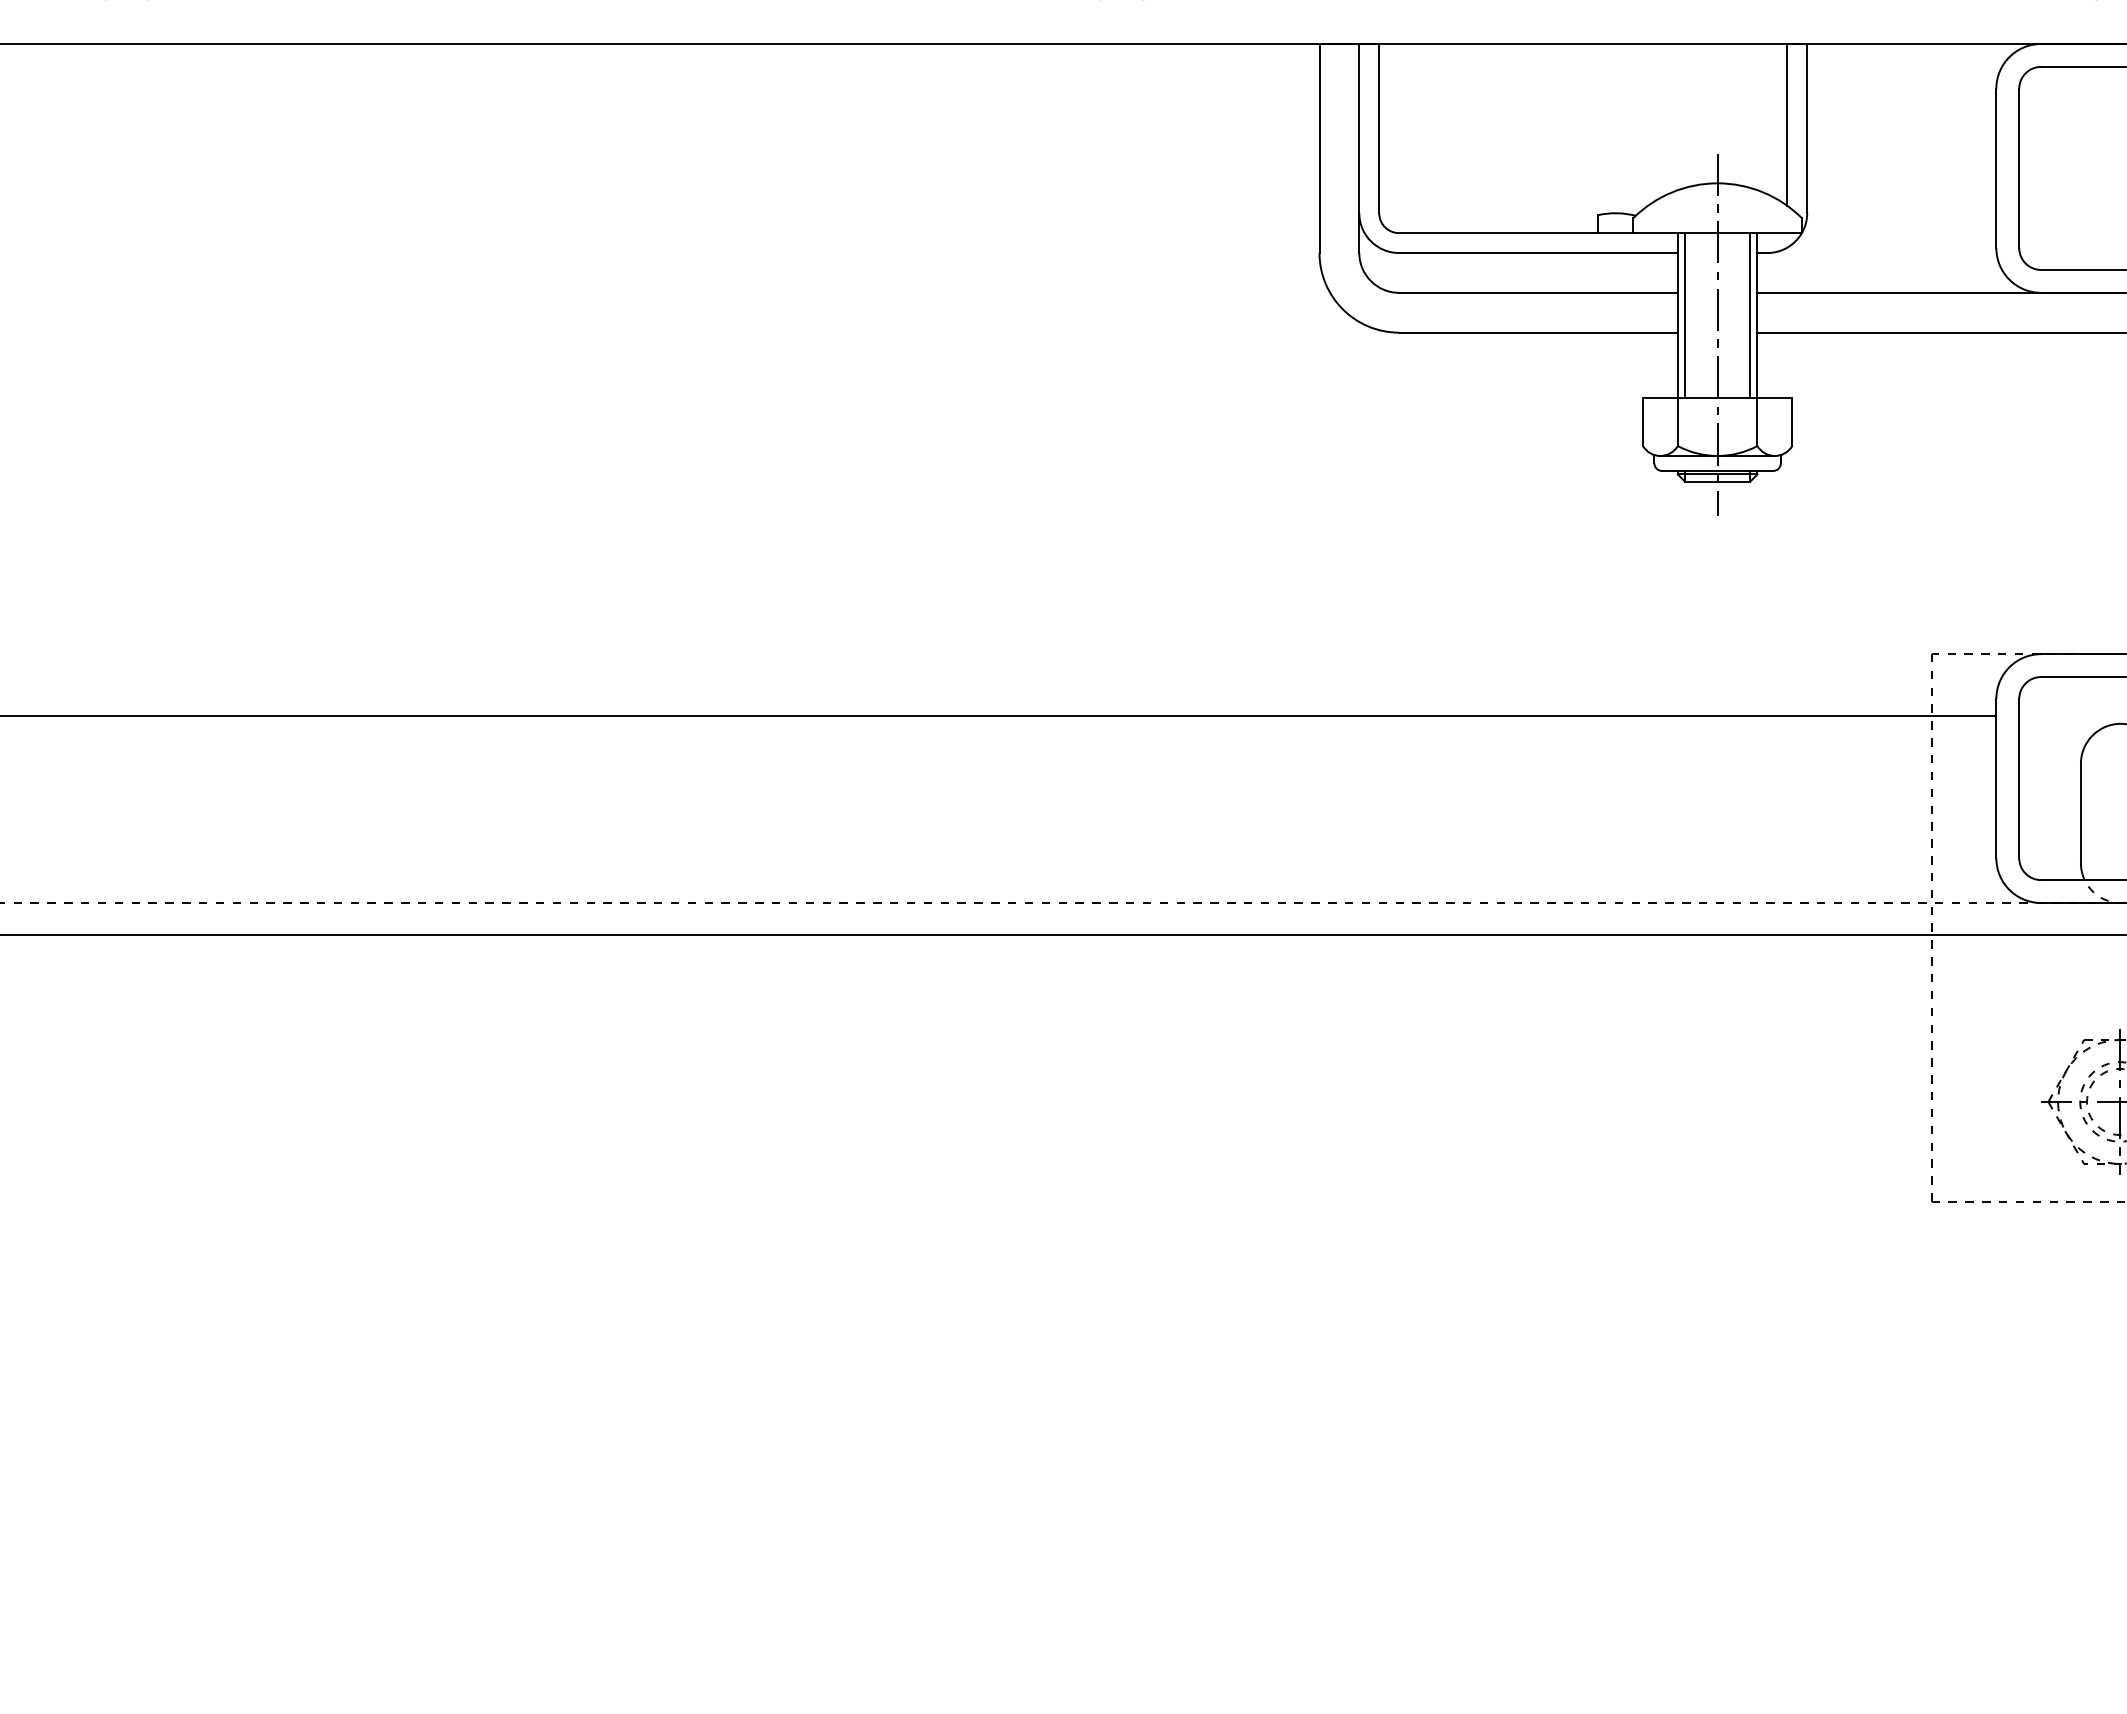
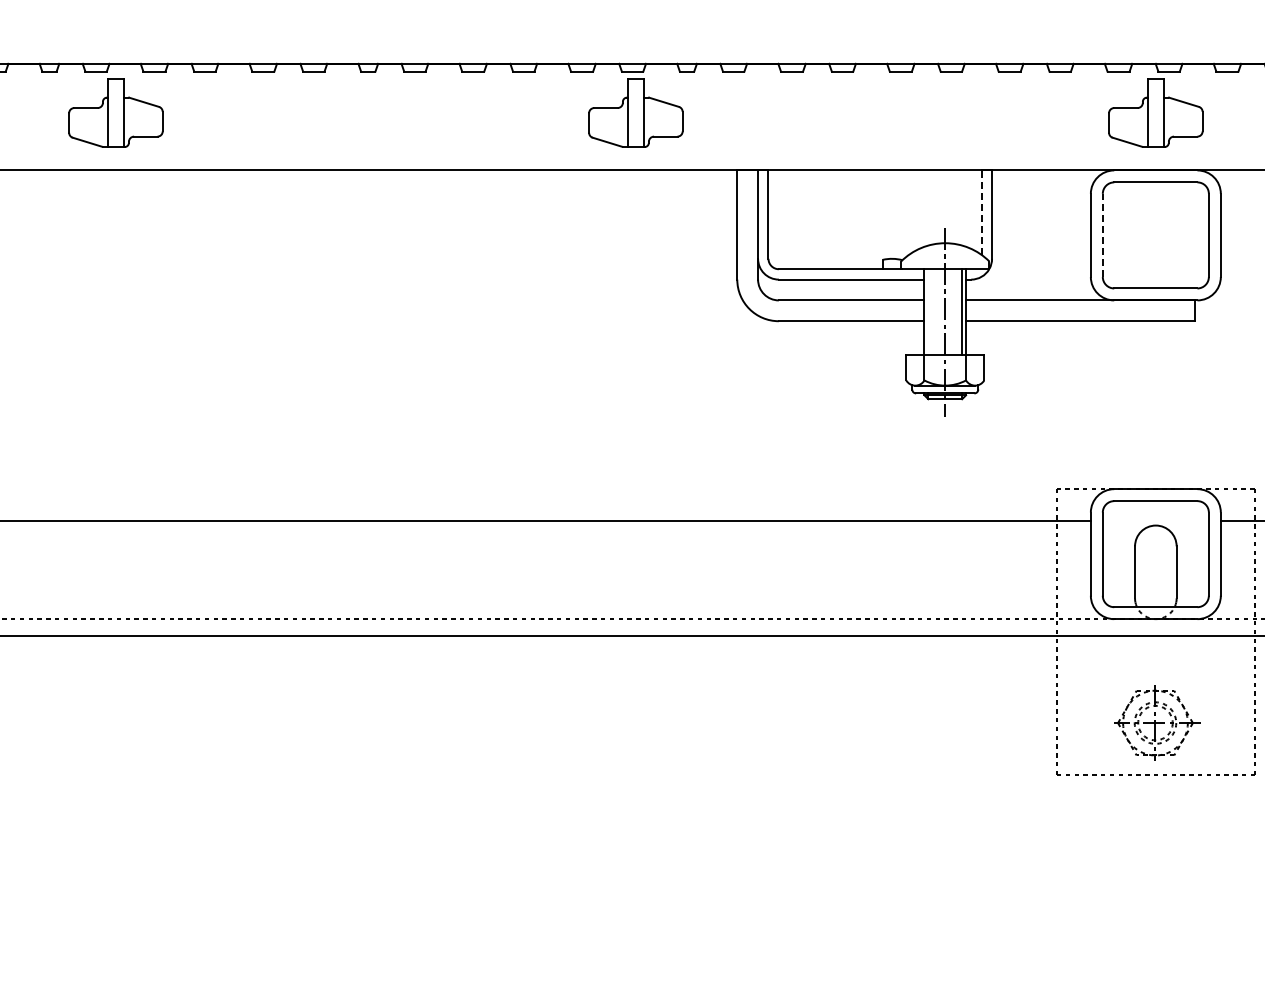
line: (1786, 124) -> (981, 212), solid -> dashed
line: (2018, 168) -> (1102, 235), solid -> dashed
line: (1685, 315) -> (928, 312), removed

